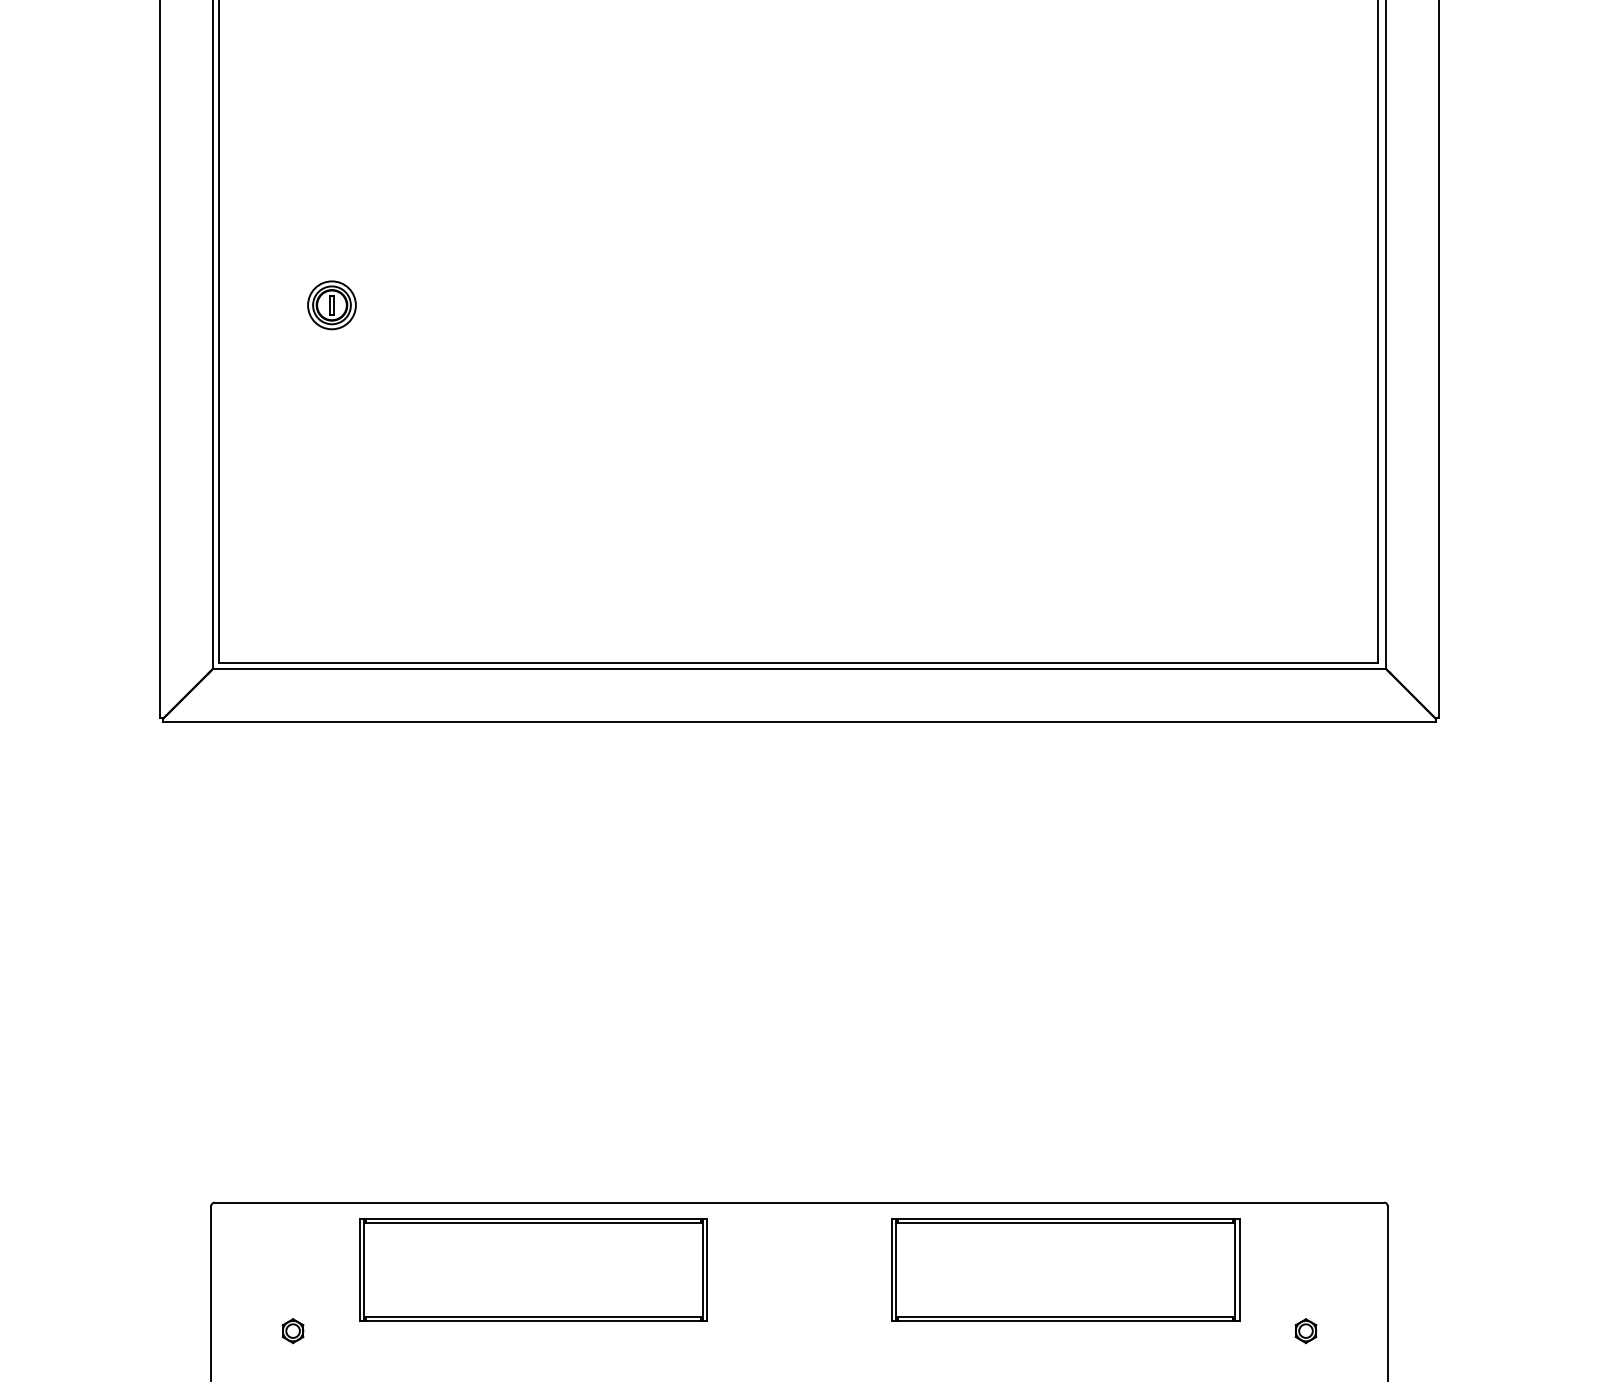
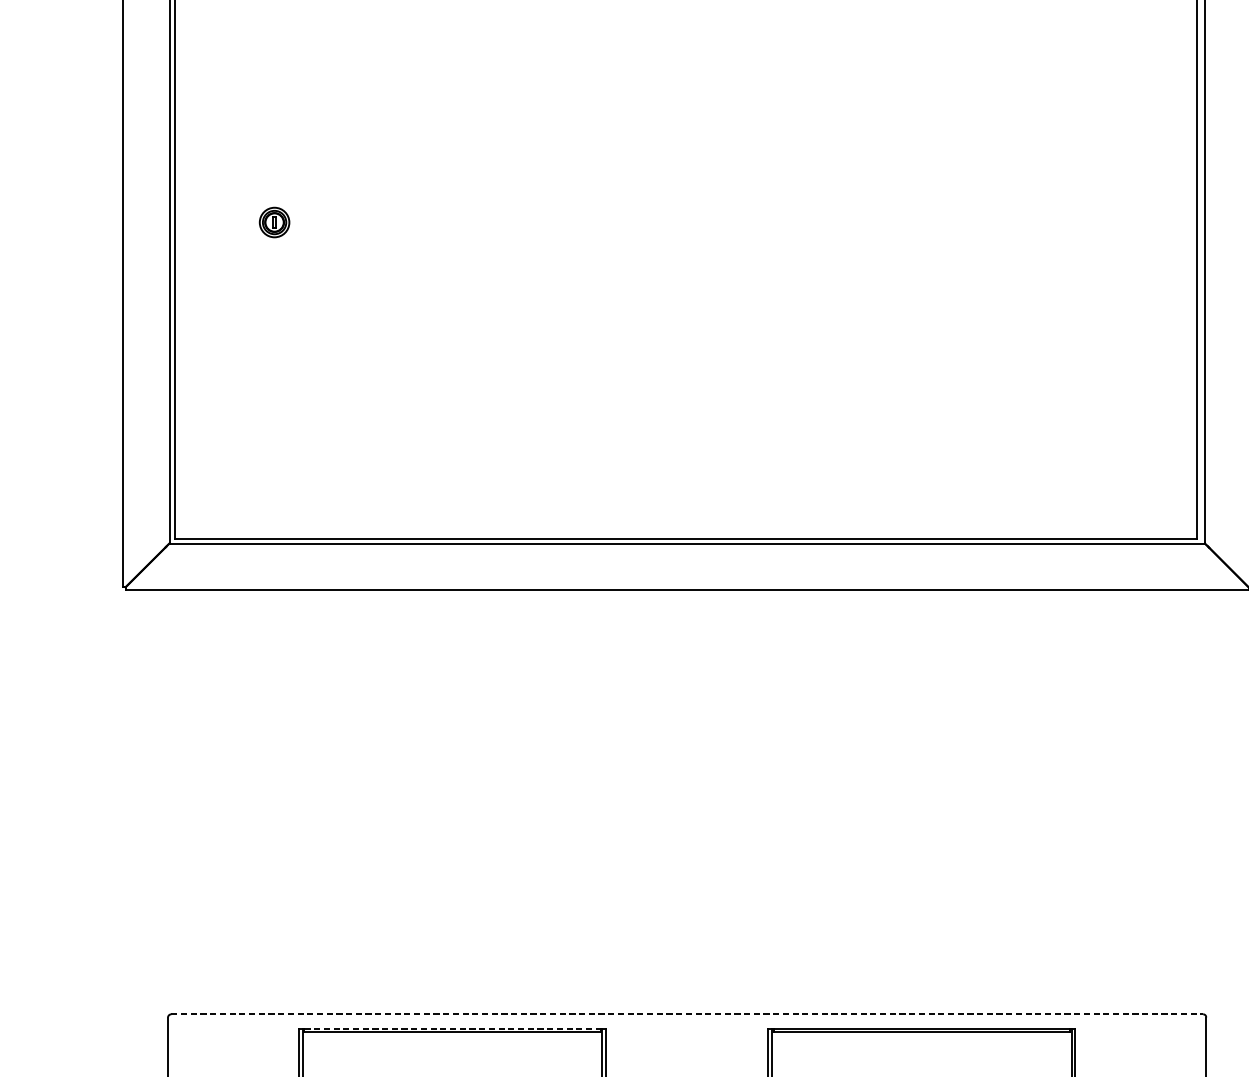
part: (331, 305) -> (274, 222), size x0.7
line: (799, 1202) -> (687, 1014), solid -> dashed
line: (533, 1218) -> (452, 1028), solid -> dashed

